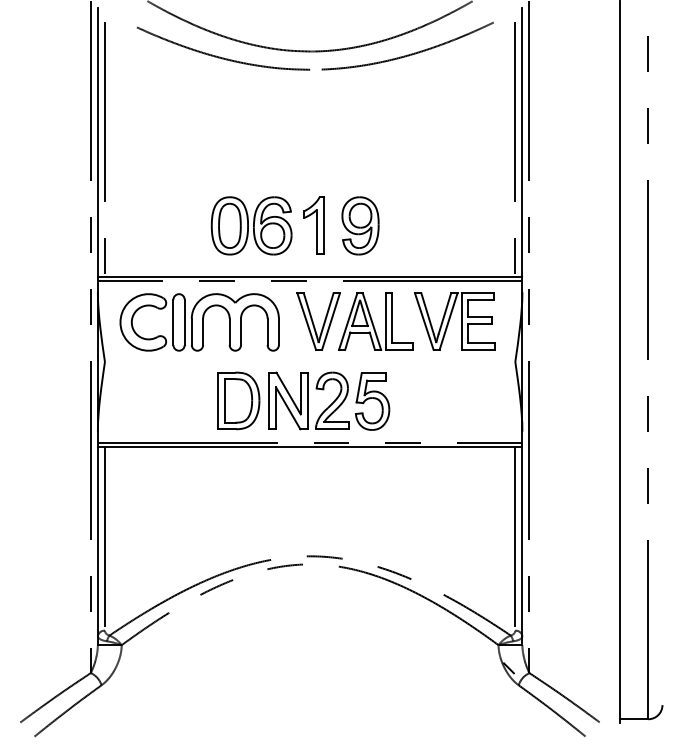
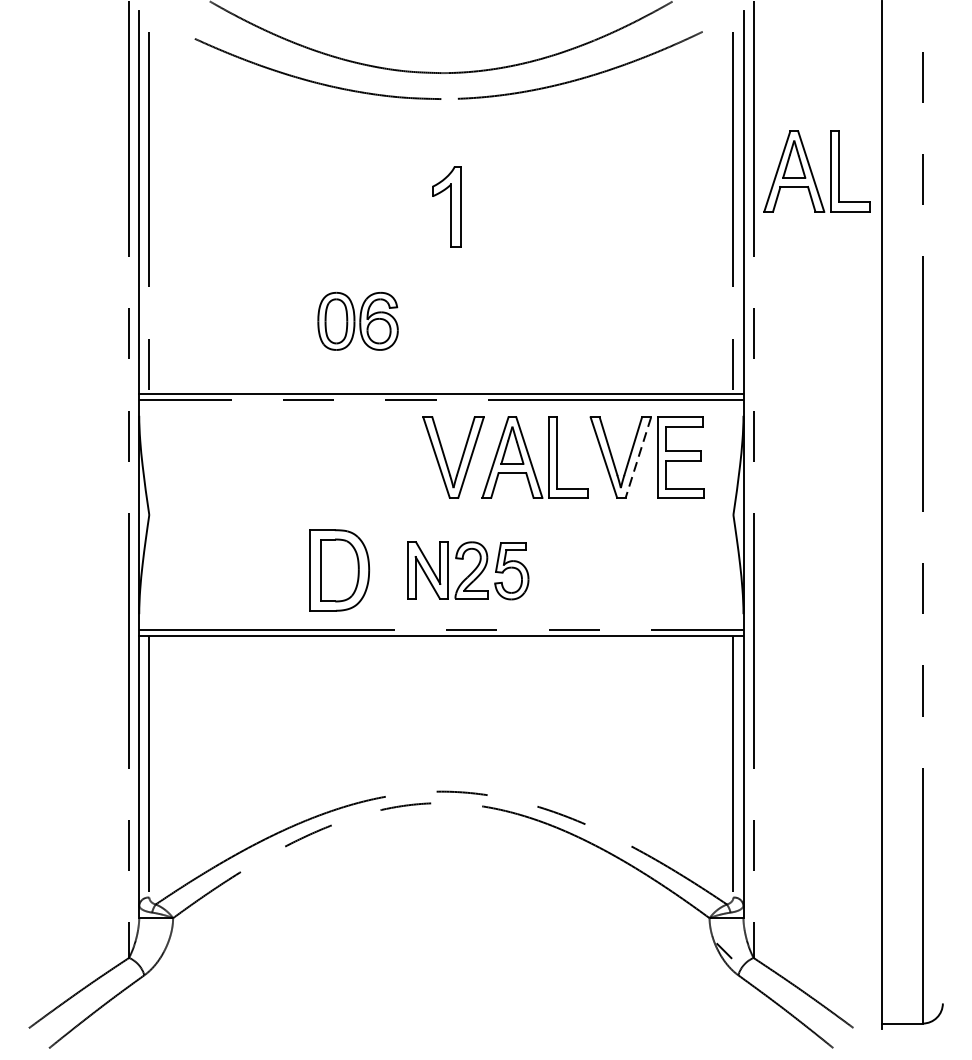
part: (573, 120) -> (816, 171), added
part: (251, 225) -> (357, 320), size x0.7
part: (313, 225) -> (446, 206), moved
part: (360, 225) -> (513, 320), removed
line: (448, 321) -> (638, 457), solid -> dashed
part: (199, 322) -> (283, 458), removed
part: (329, 400) -> (468, 569), size x0.7

